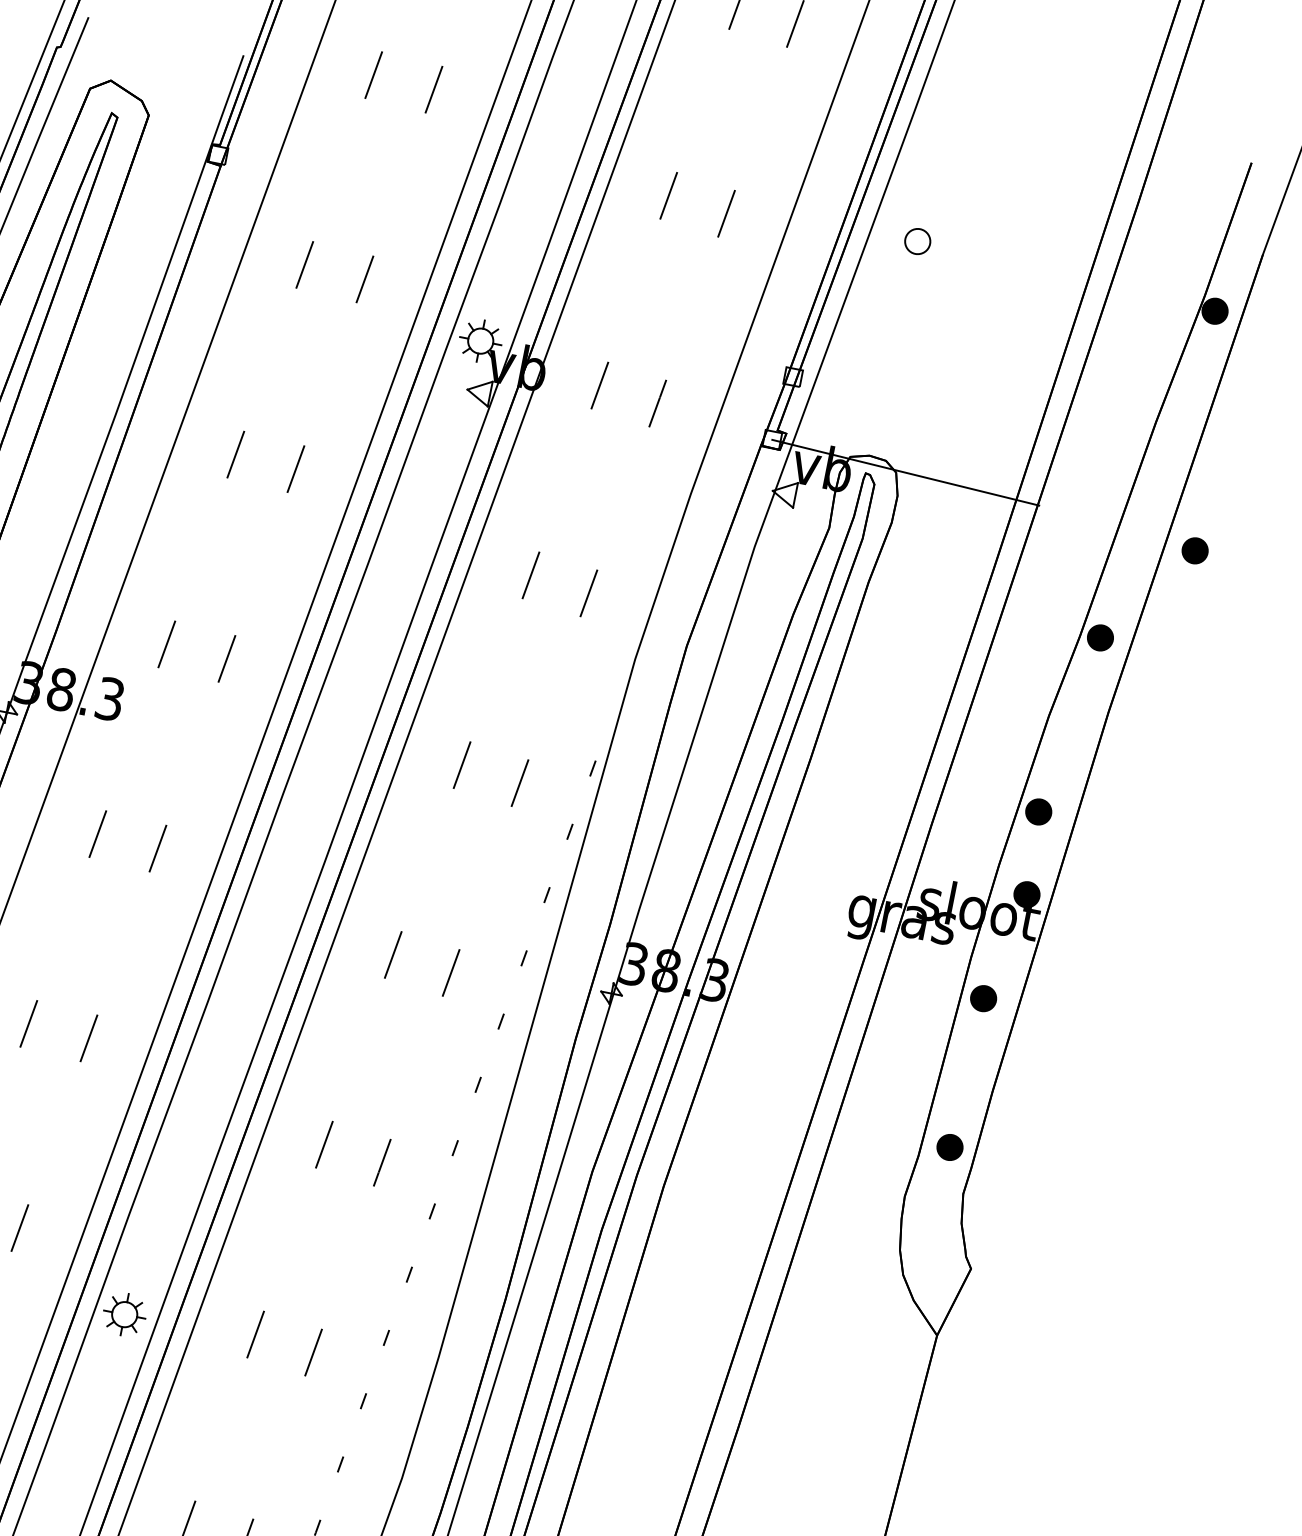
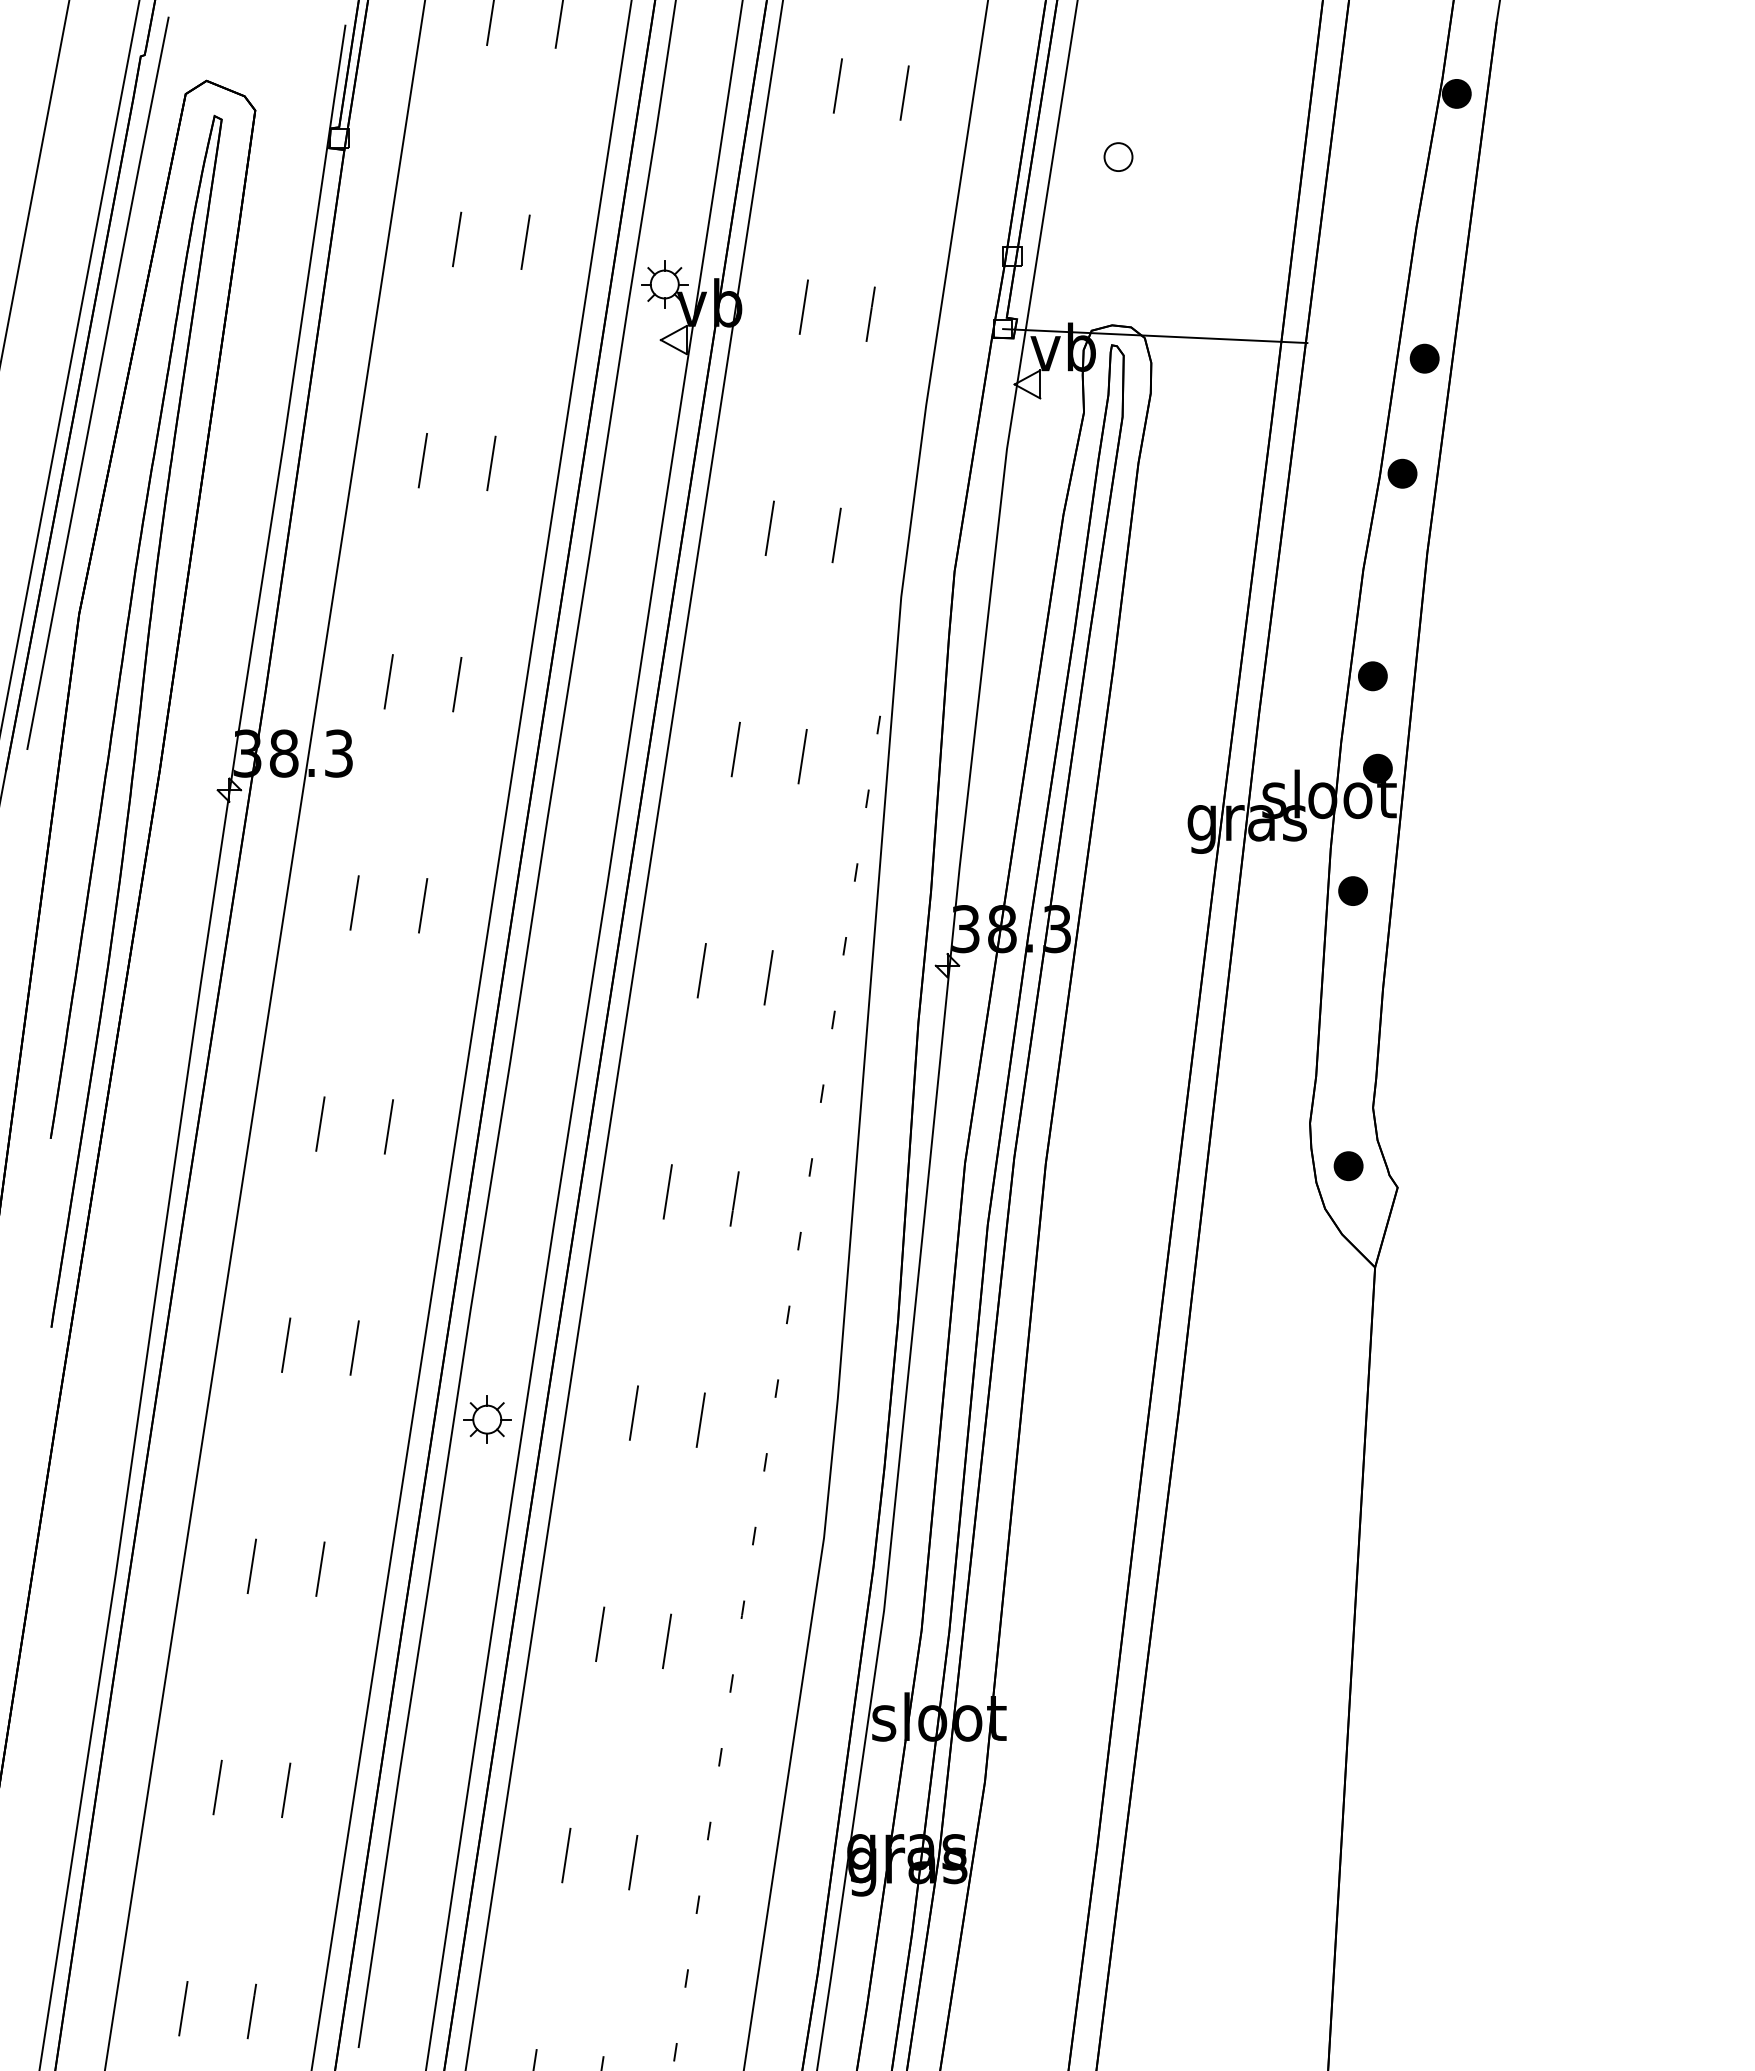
part: (917, 241) -> (1118, 156), moved
part: (1194, 550) -> (1424, 358), moved
part: (949, 1147) -> (1348, 1166), moved

